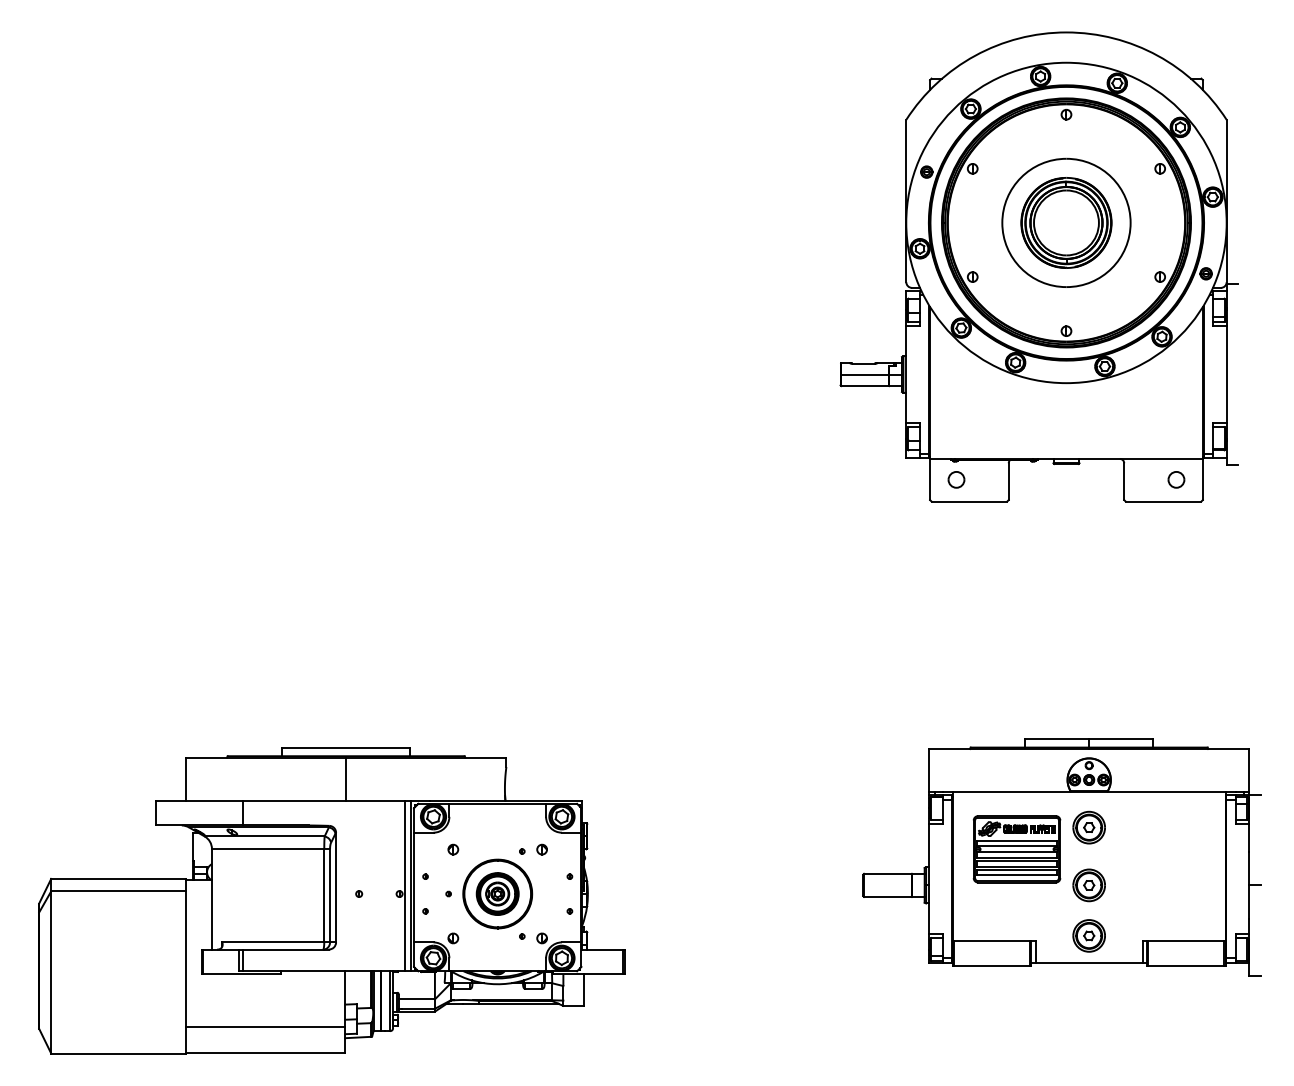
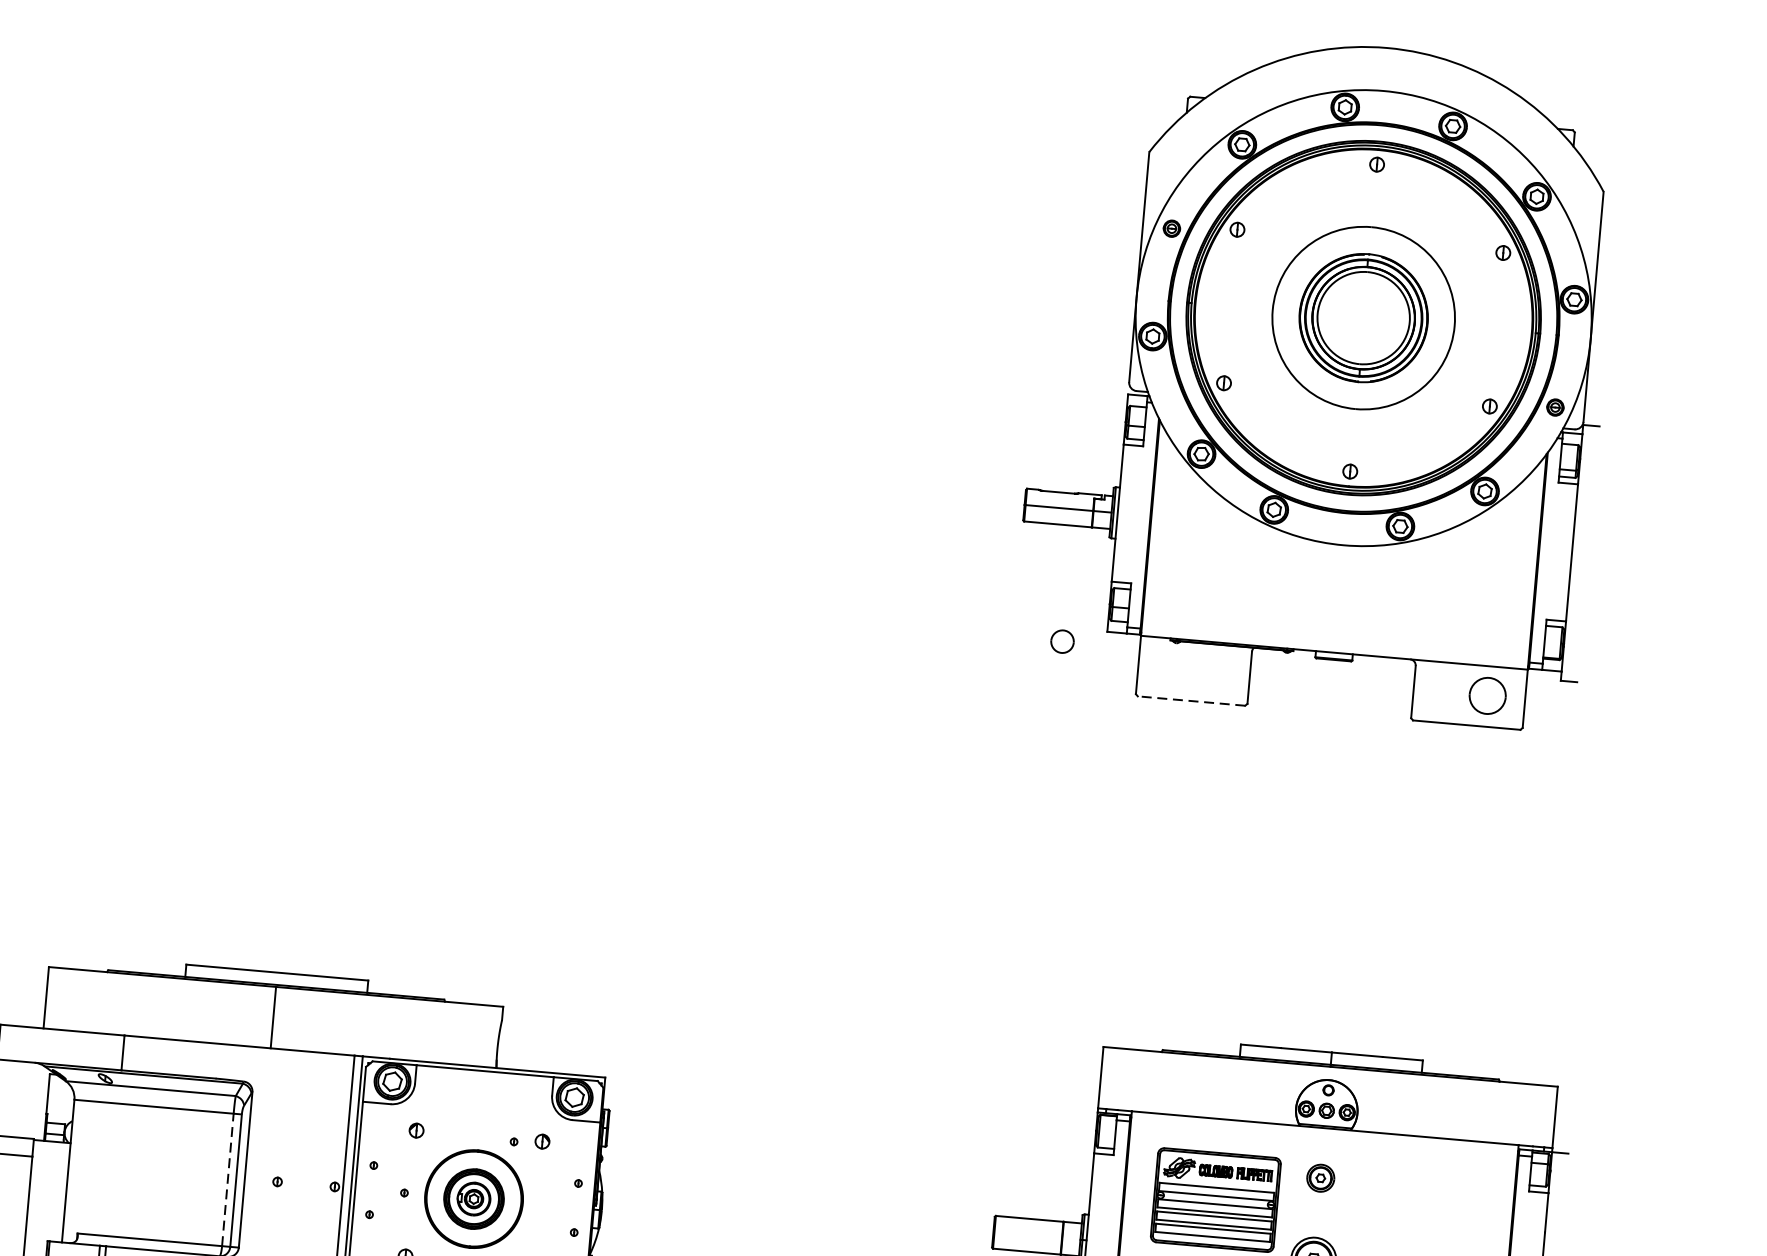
part: (956, 479) -> (1062, 641), moved
part: (1176, 479) -> (1487, 695), size x1.6
line: (969, 501) -> (1191, 701), solid -> dashed
part: (1088, 827) -> (1319, 1178), size x0.6
line: (324, 895) -> (228, 1179), solid -> dashed

